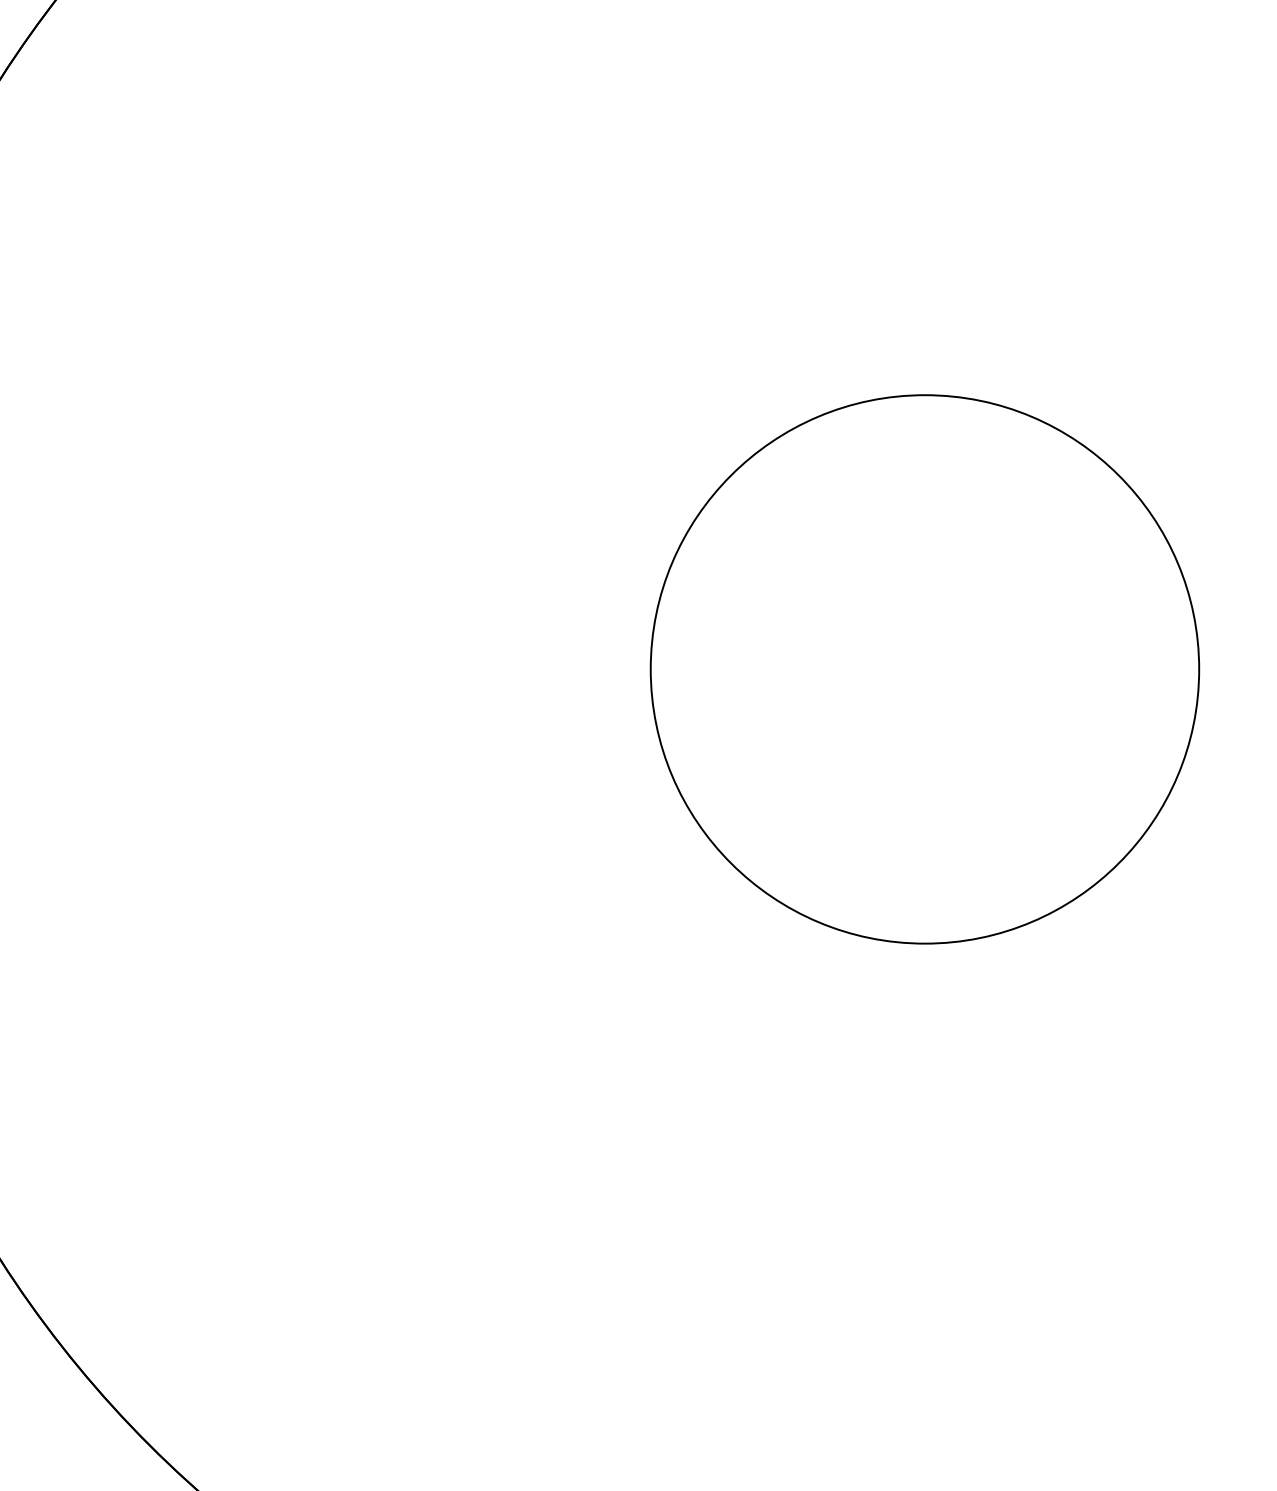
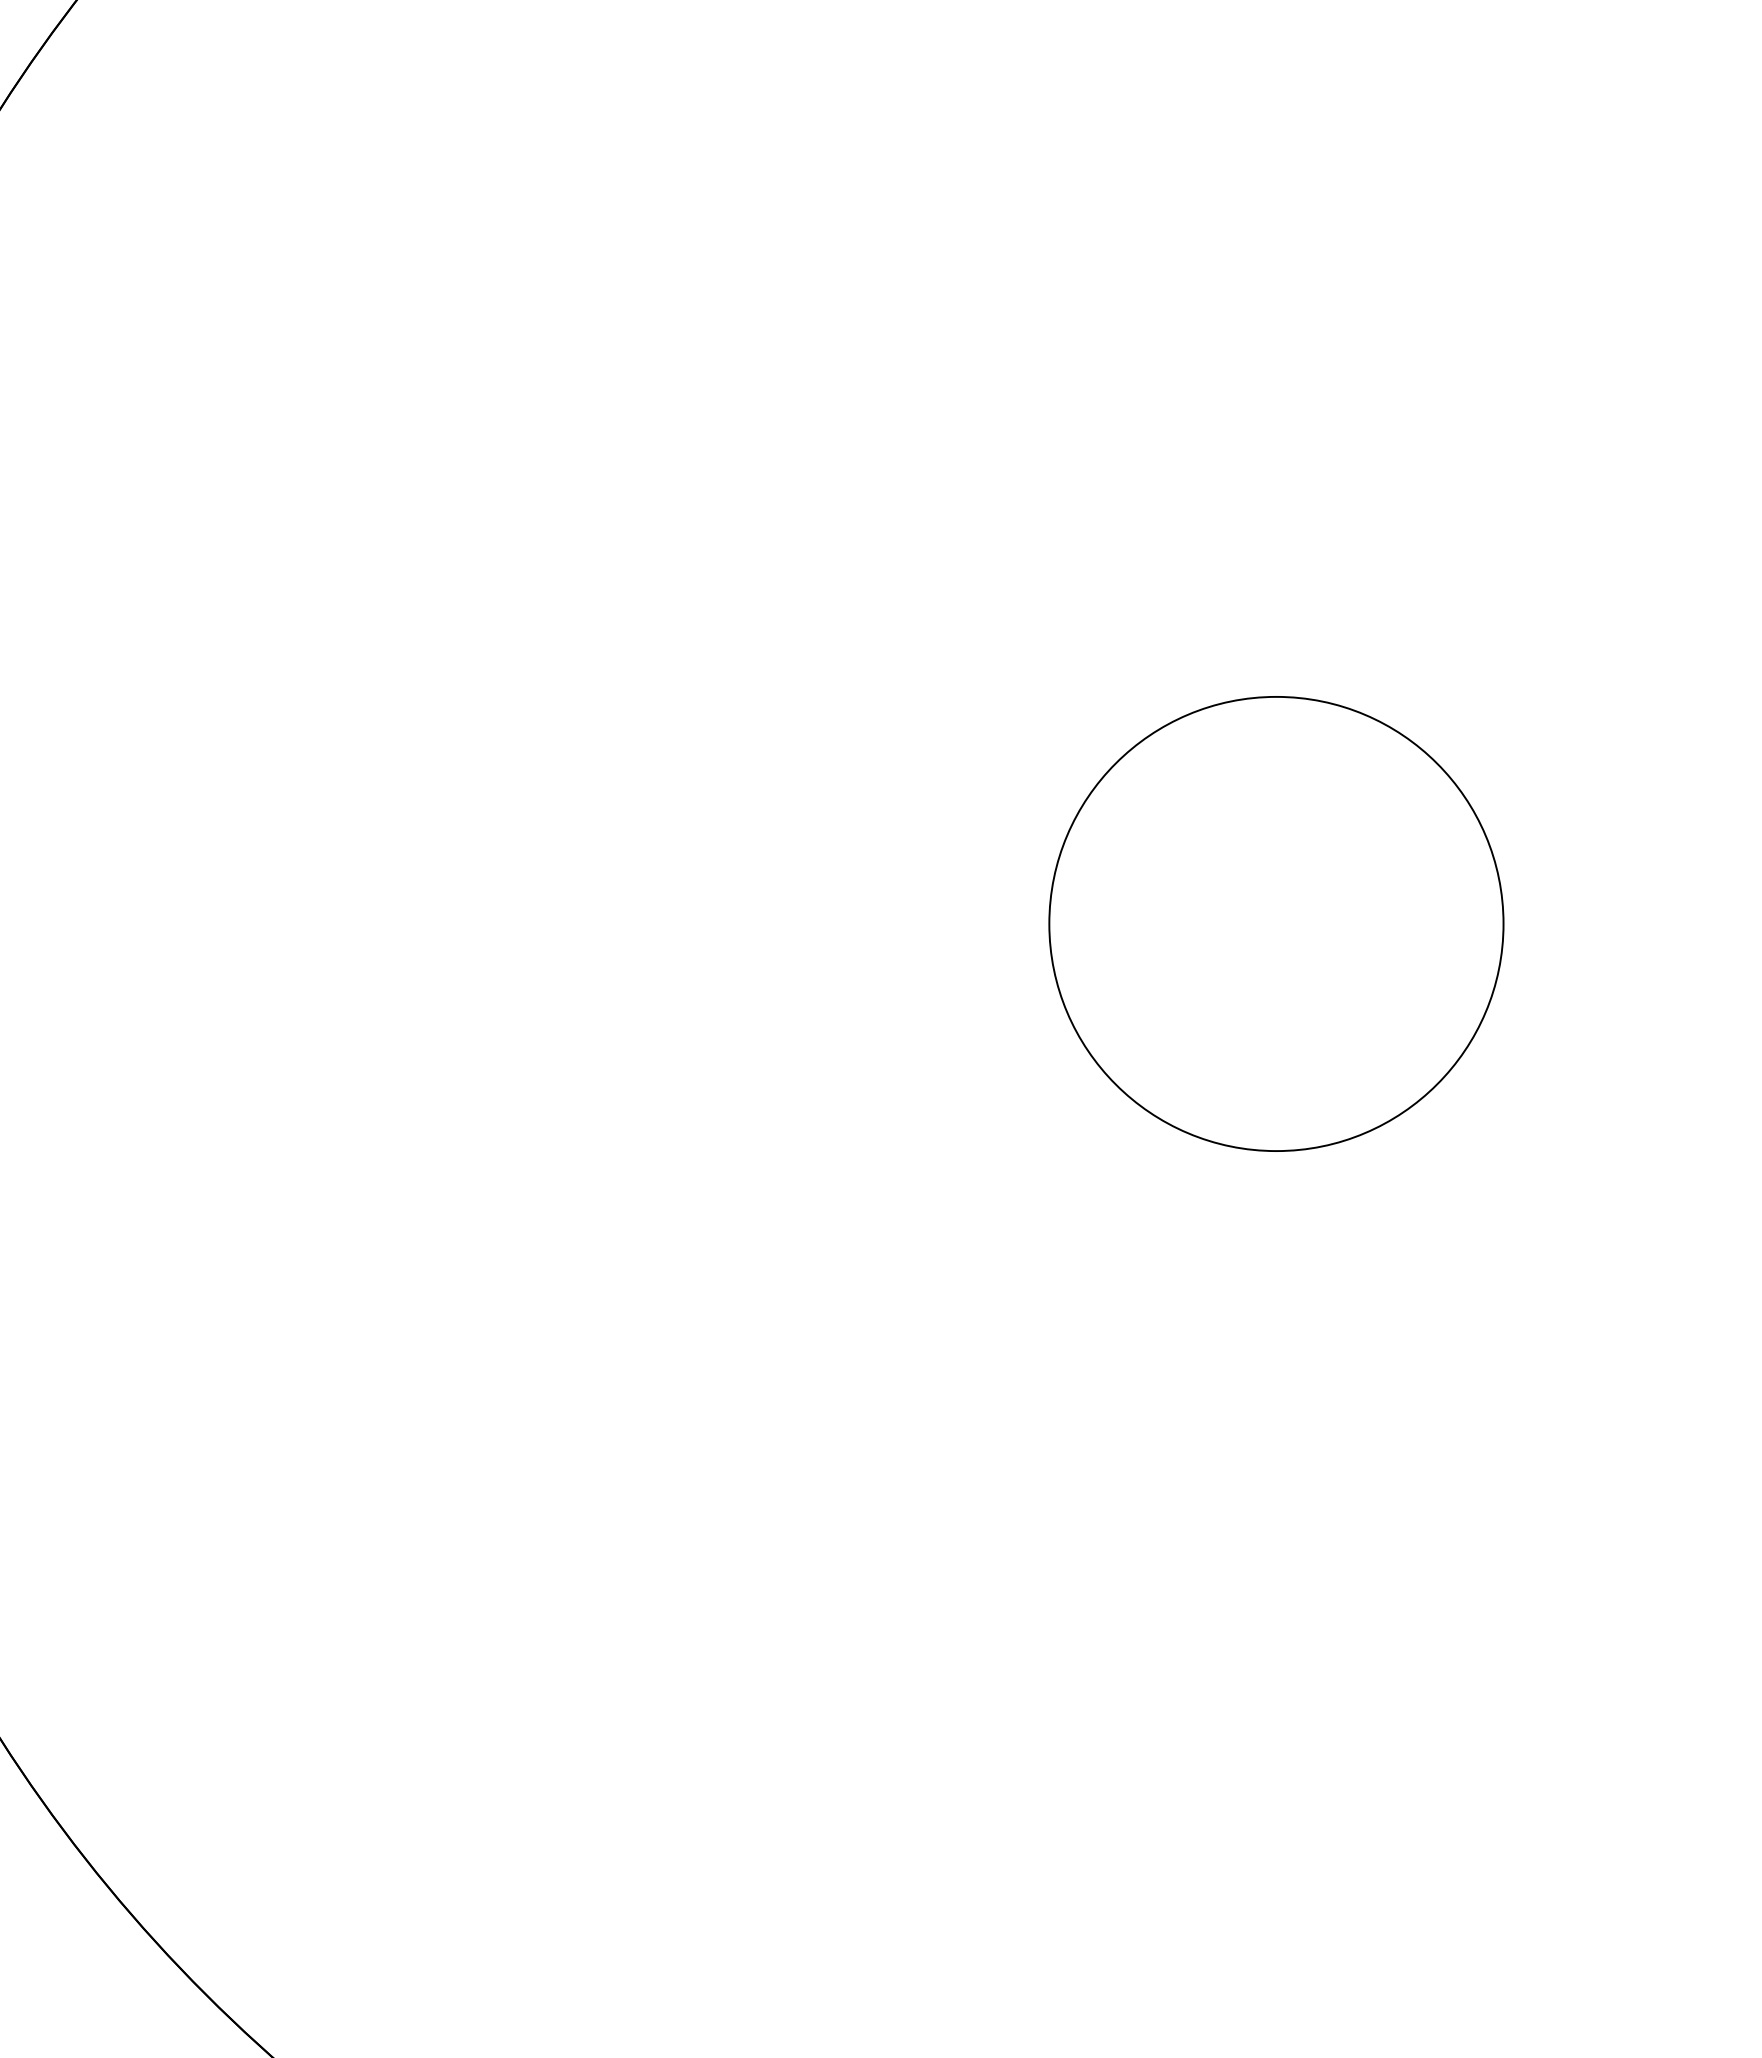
part: (925, 669) -> (1276, 923), size x0.6

